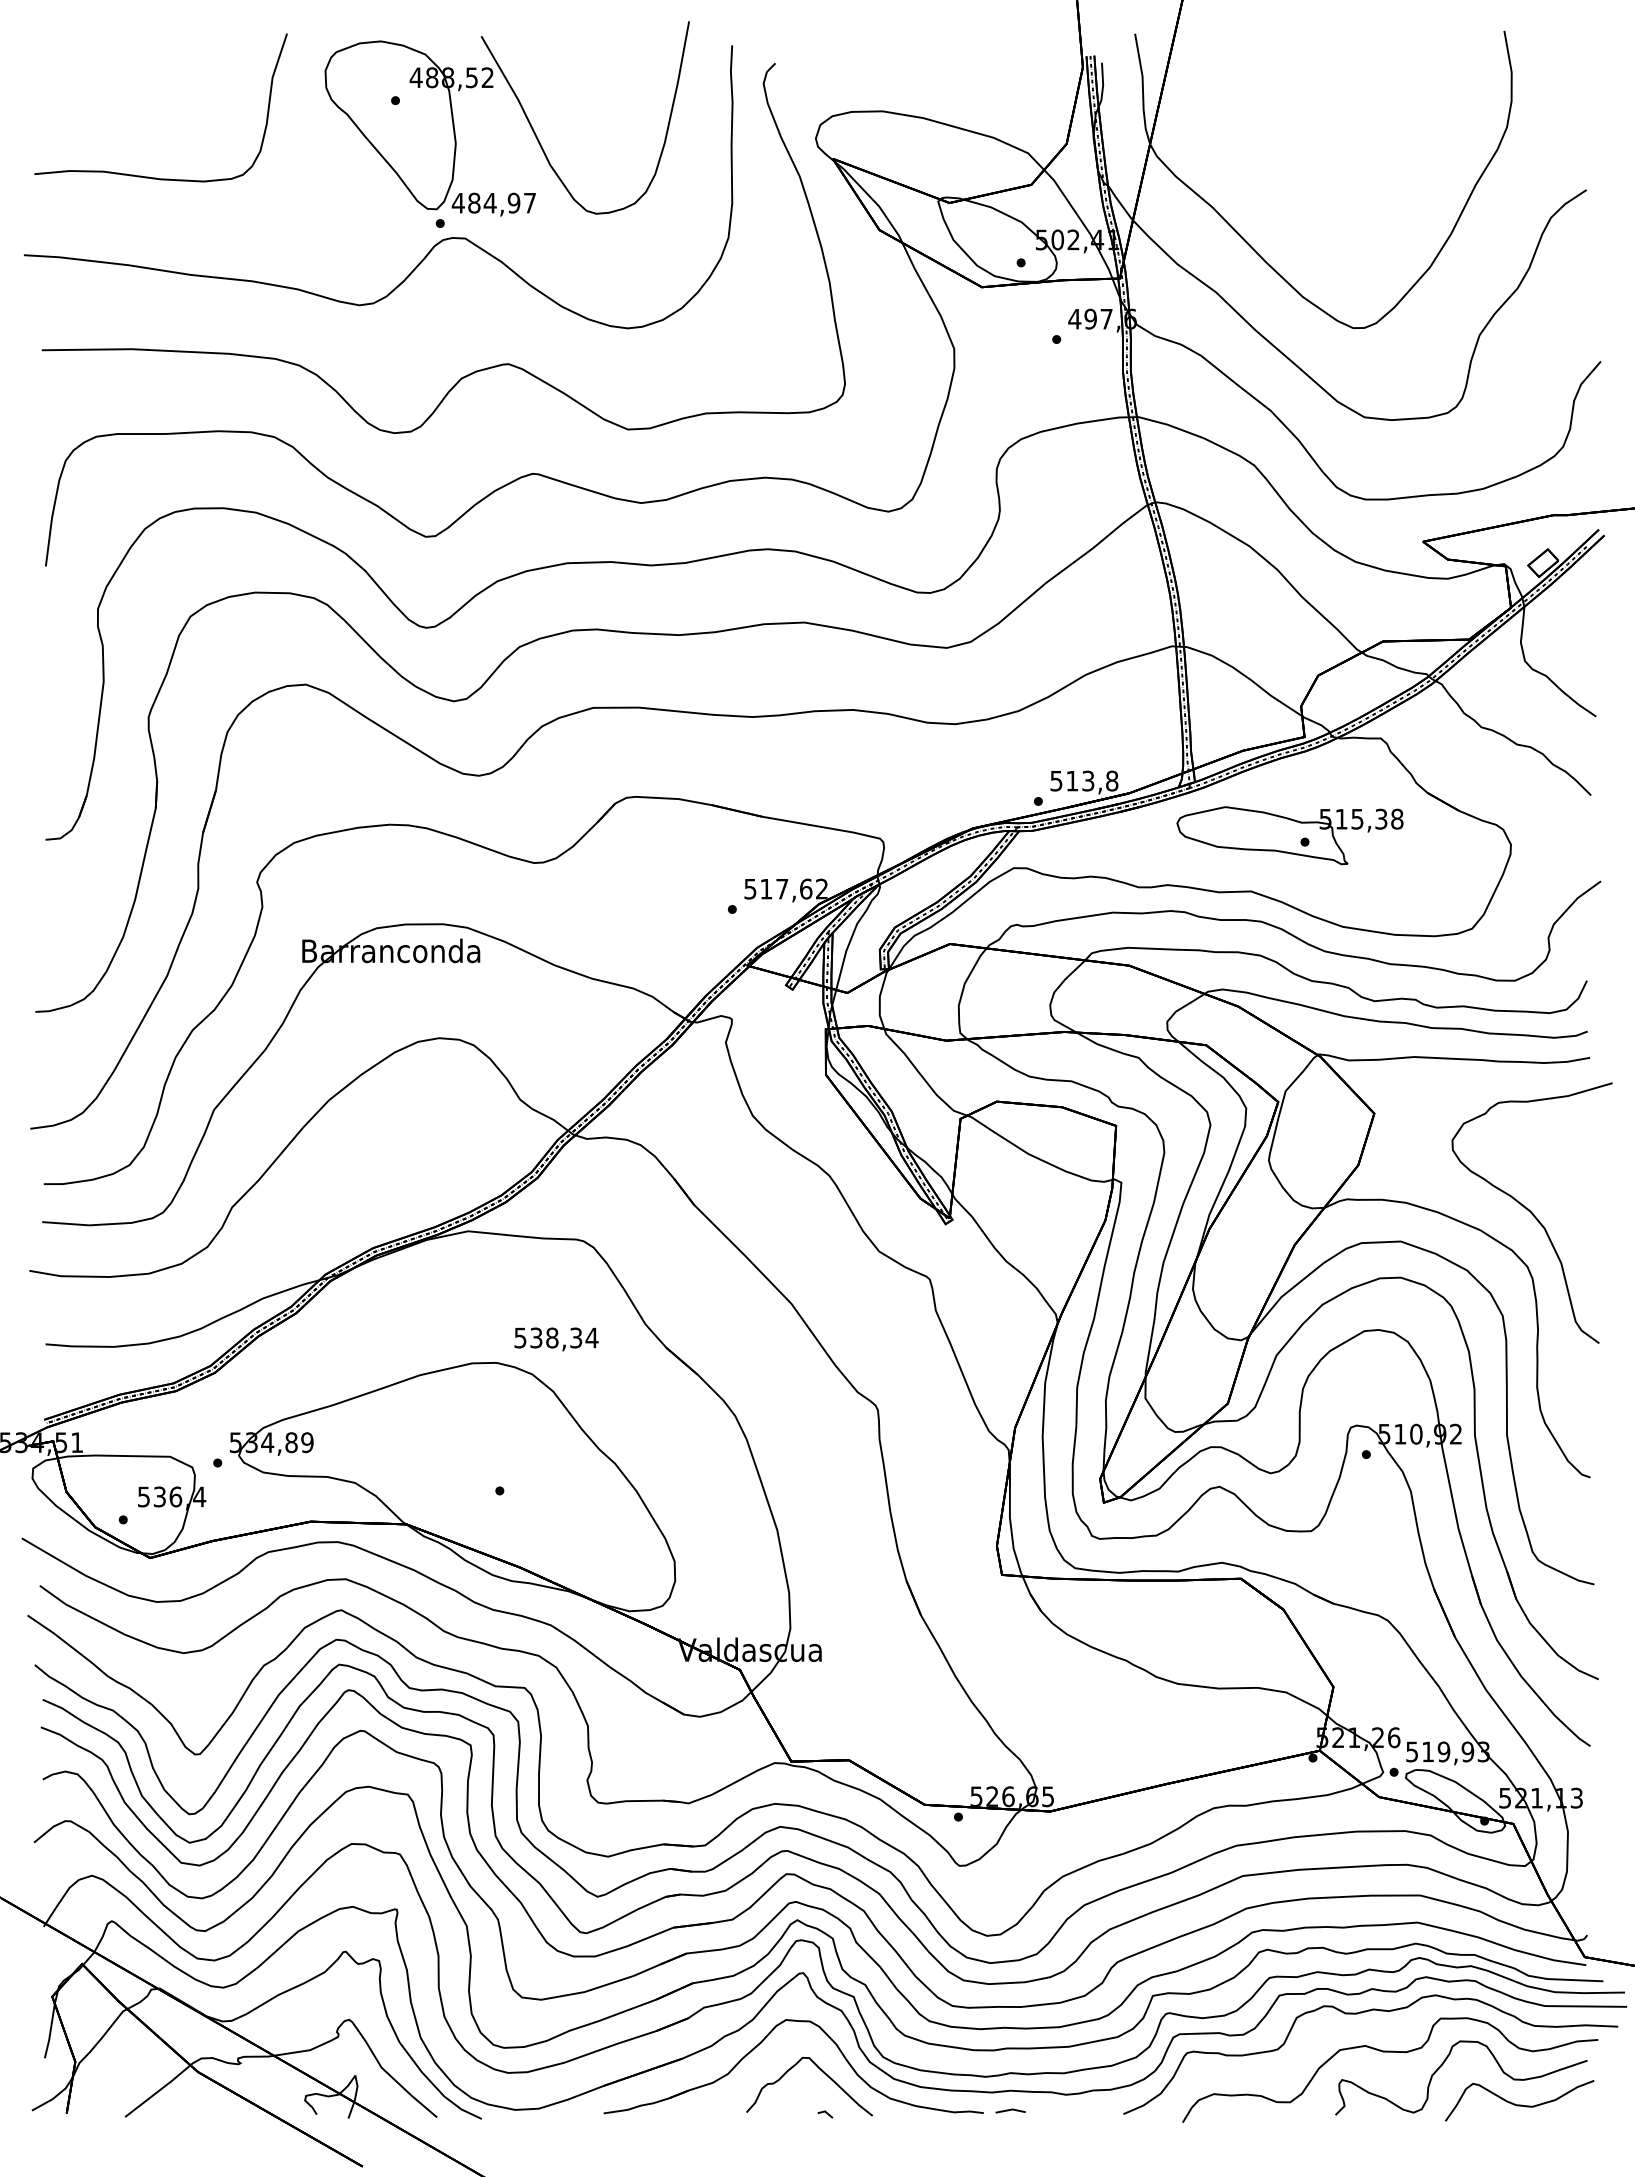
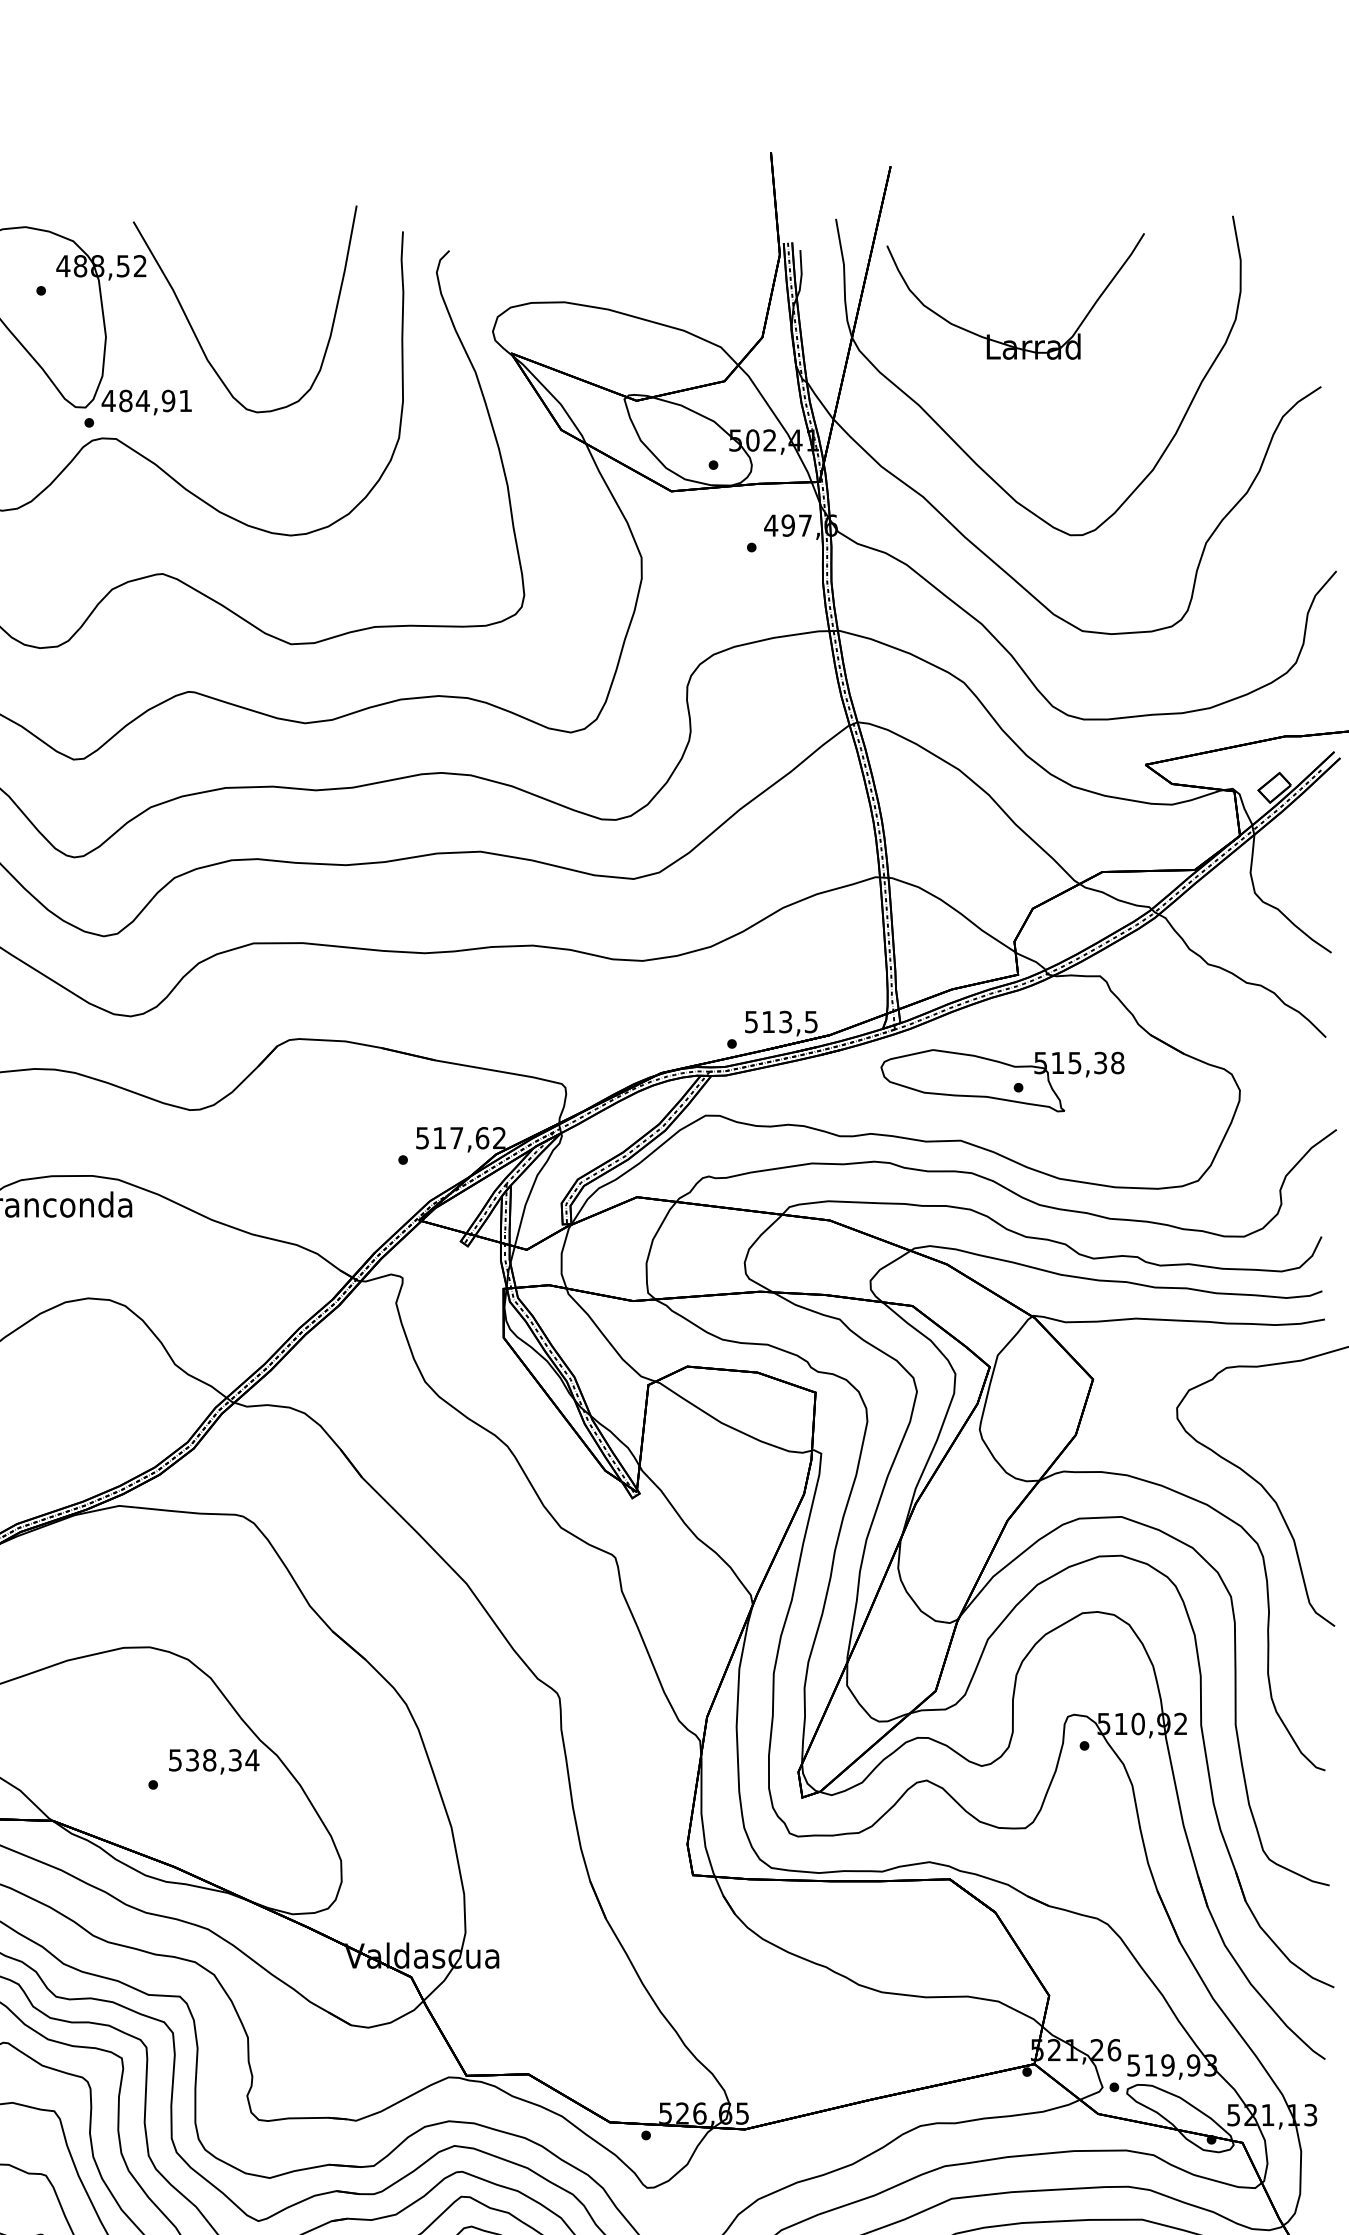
part: (1297, 146) -> (1010, 340), added
text: (529, 203) -> (185, 401), 484,97 -> 484,91
text: (1112, 780) -> (811, 1021), 513,8 -> 513,5
text: (556, 1339) -> (214, 1761), moved

